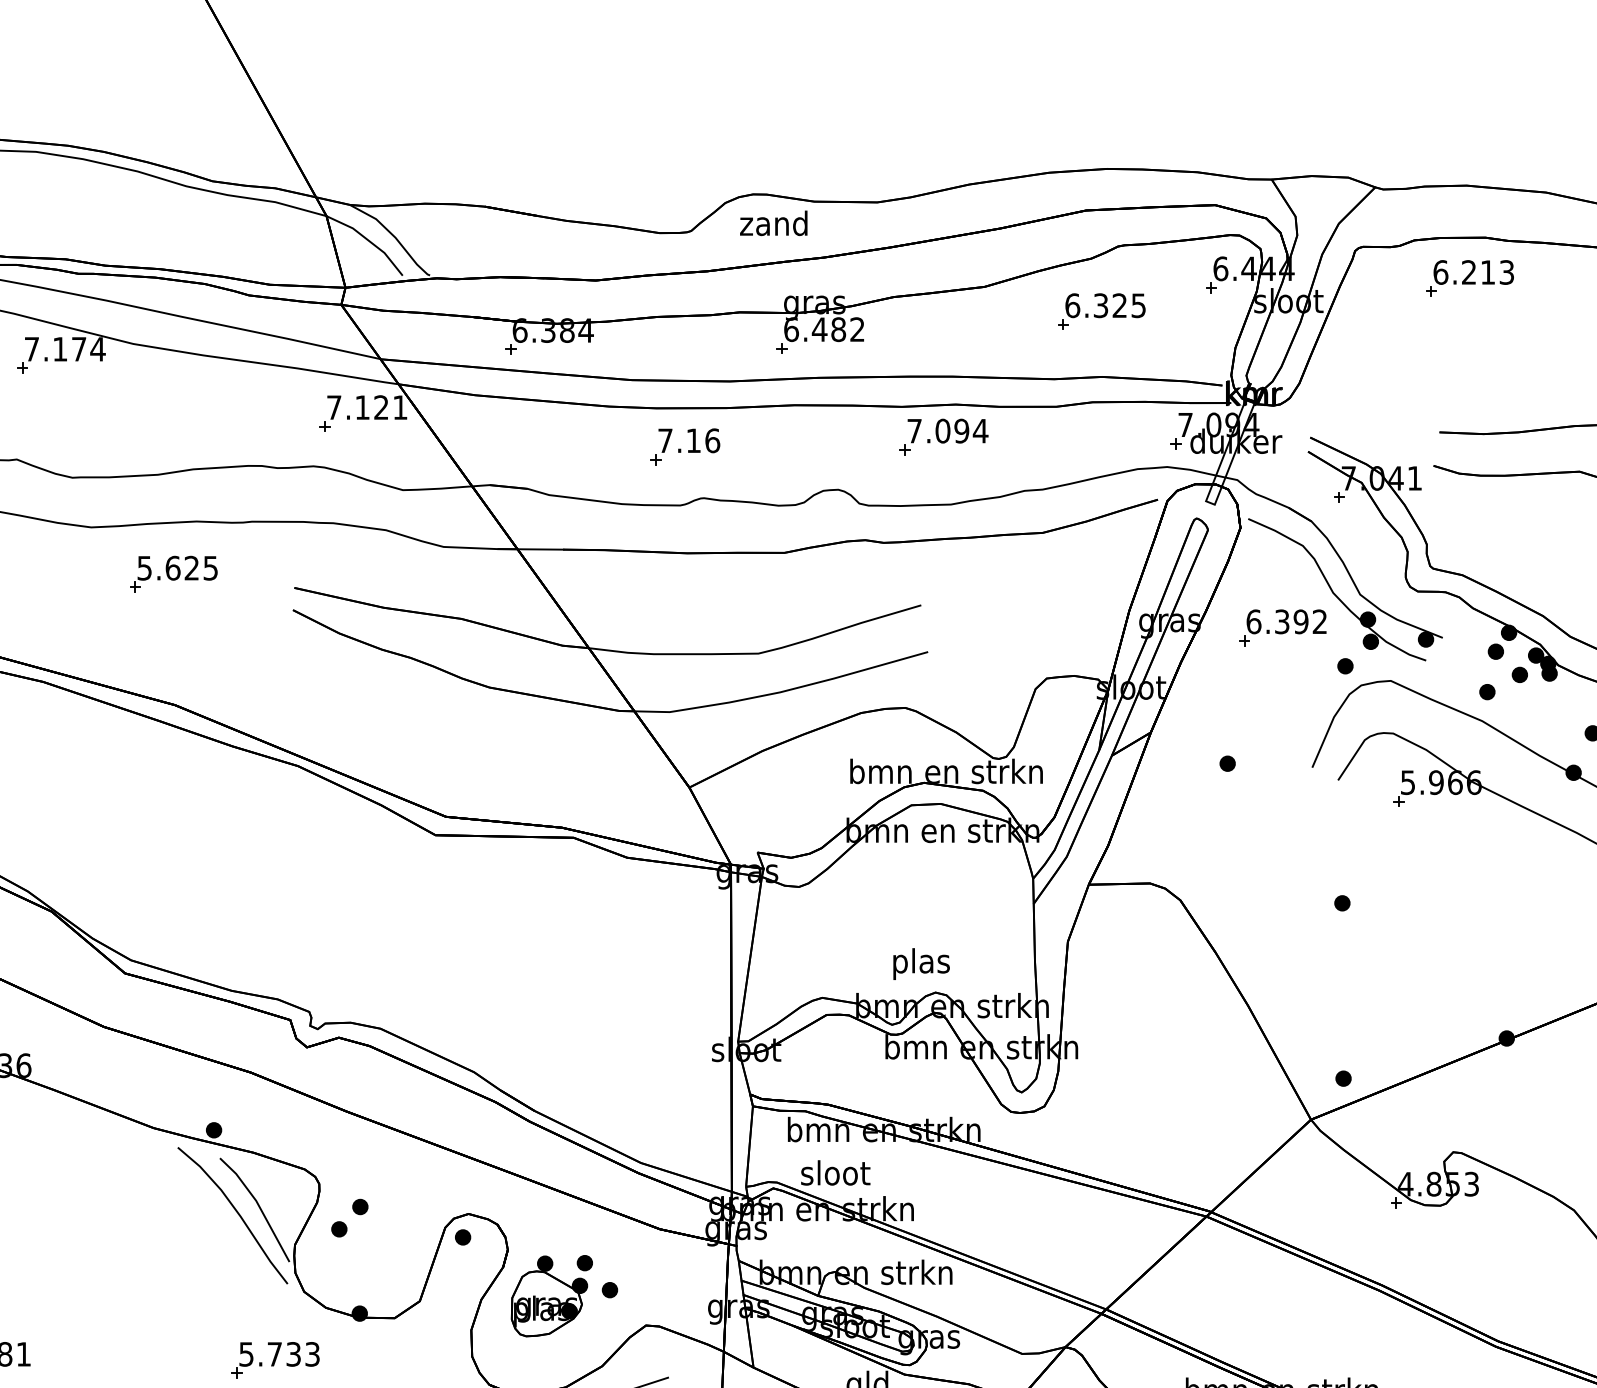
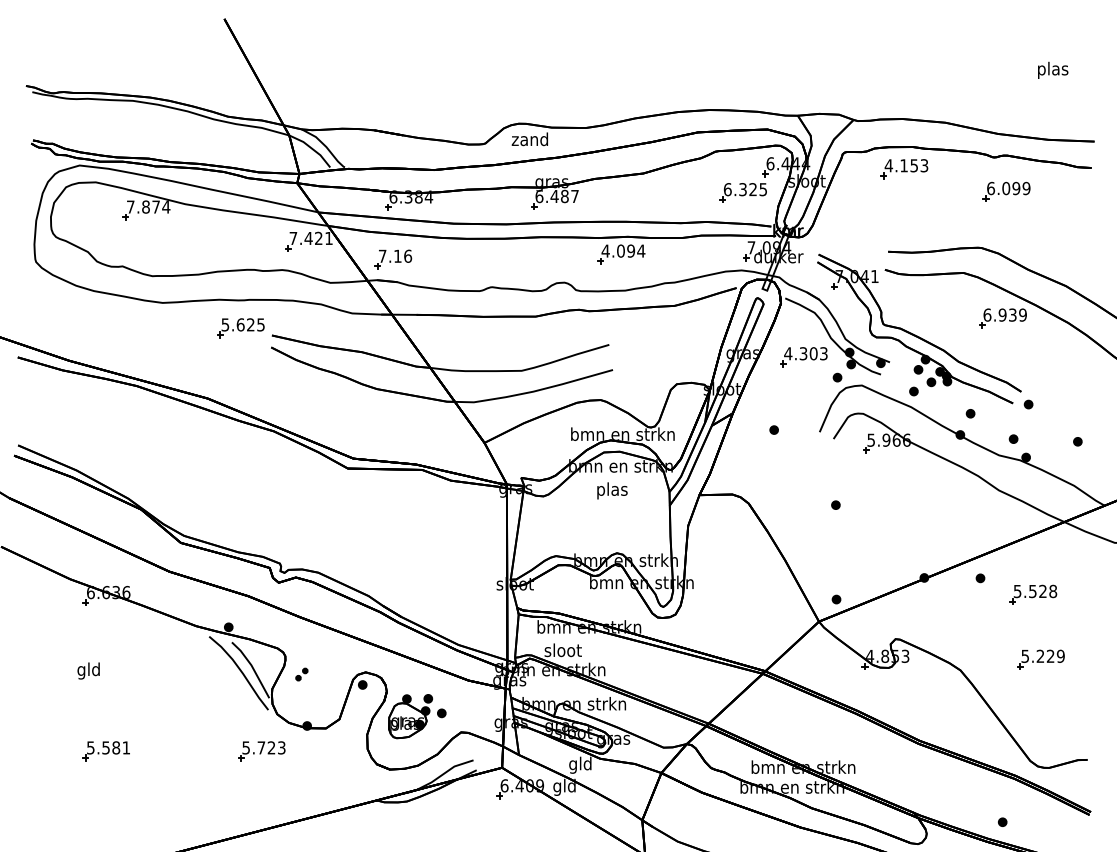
text: (1462, 272) -> (900, 165), 6.213 -> 4.153
part: (1100, 311) -> (742, 192), moved
text: (856, 327) -> (574, 195), 6.482 -> 6.487
text: (59, 348) -> (145, 206), 7.174 -> 7.874
text: (362, 407) -> (308, 238), 7.121 -> 7.421
text: (914, 429) -> (605, 250), 7.094 -> 4.094
part: (685, 446) -> (393, 259), moved
part: (172, 574) -> (240, 328), moved
text: (1285, 621) -> (805, 353), 6.392 -> 4.303
text: (921, 963) -> (612, 490), moved
part: (349, 1217) -> (301, 674), size x0.6
text: (293, 1353) -> (271, 747), 5.733 -> 5.723

